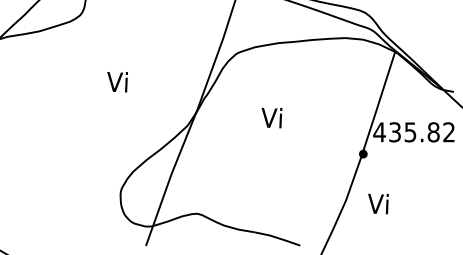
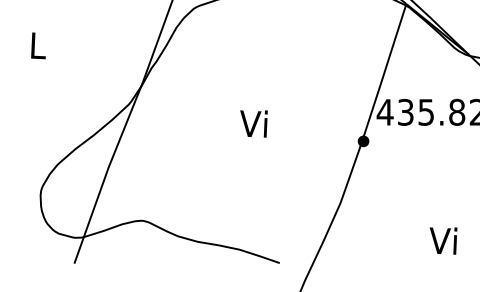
text: (117, 82) -> (36, 46), Vi -> L
text: (271, 117) -> (253, 123), moved
text: (378, 203) -> (443, 240), moved

